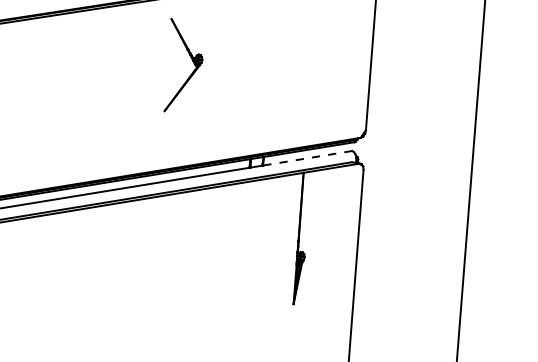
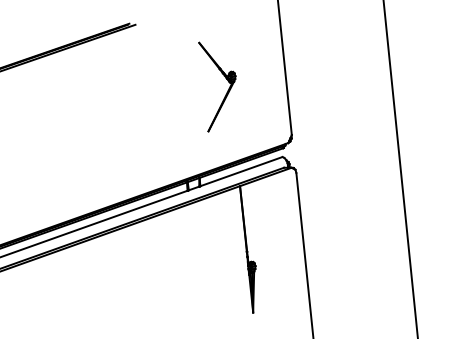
part: (192, 61) -> (226, 79), moved
line: (307, 158) -> (241, 171), dashed -> solid

